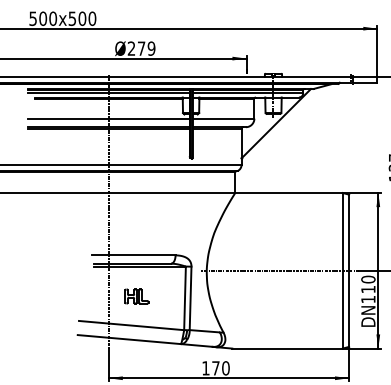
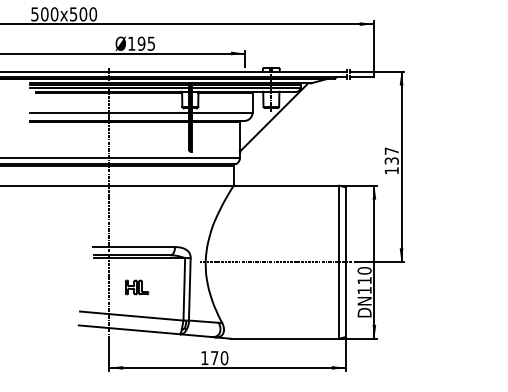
text: (141, 48) -> (141, 43), 279 -> 195

